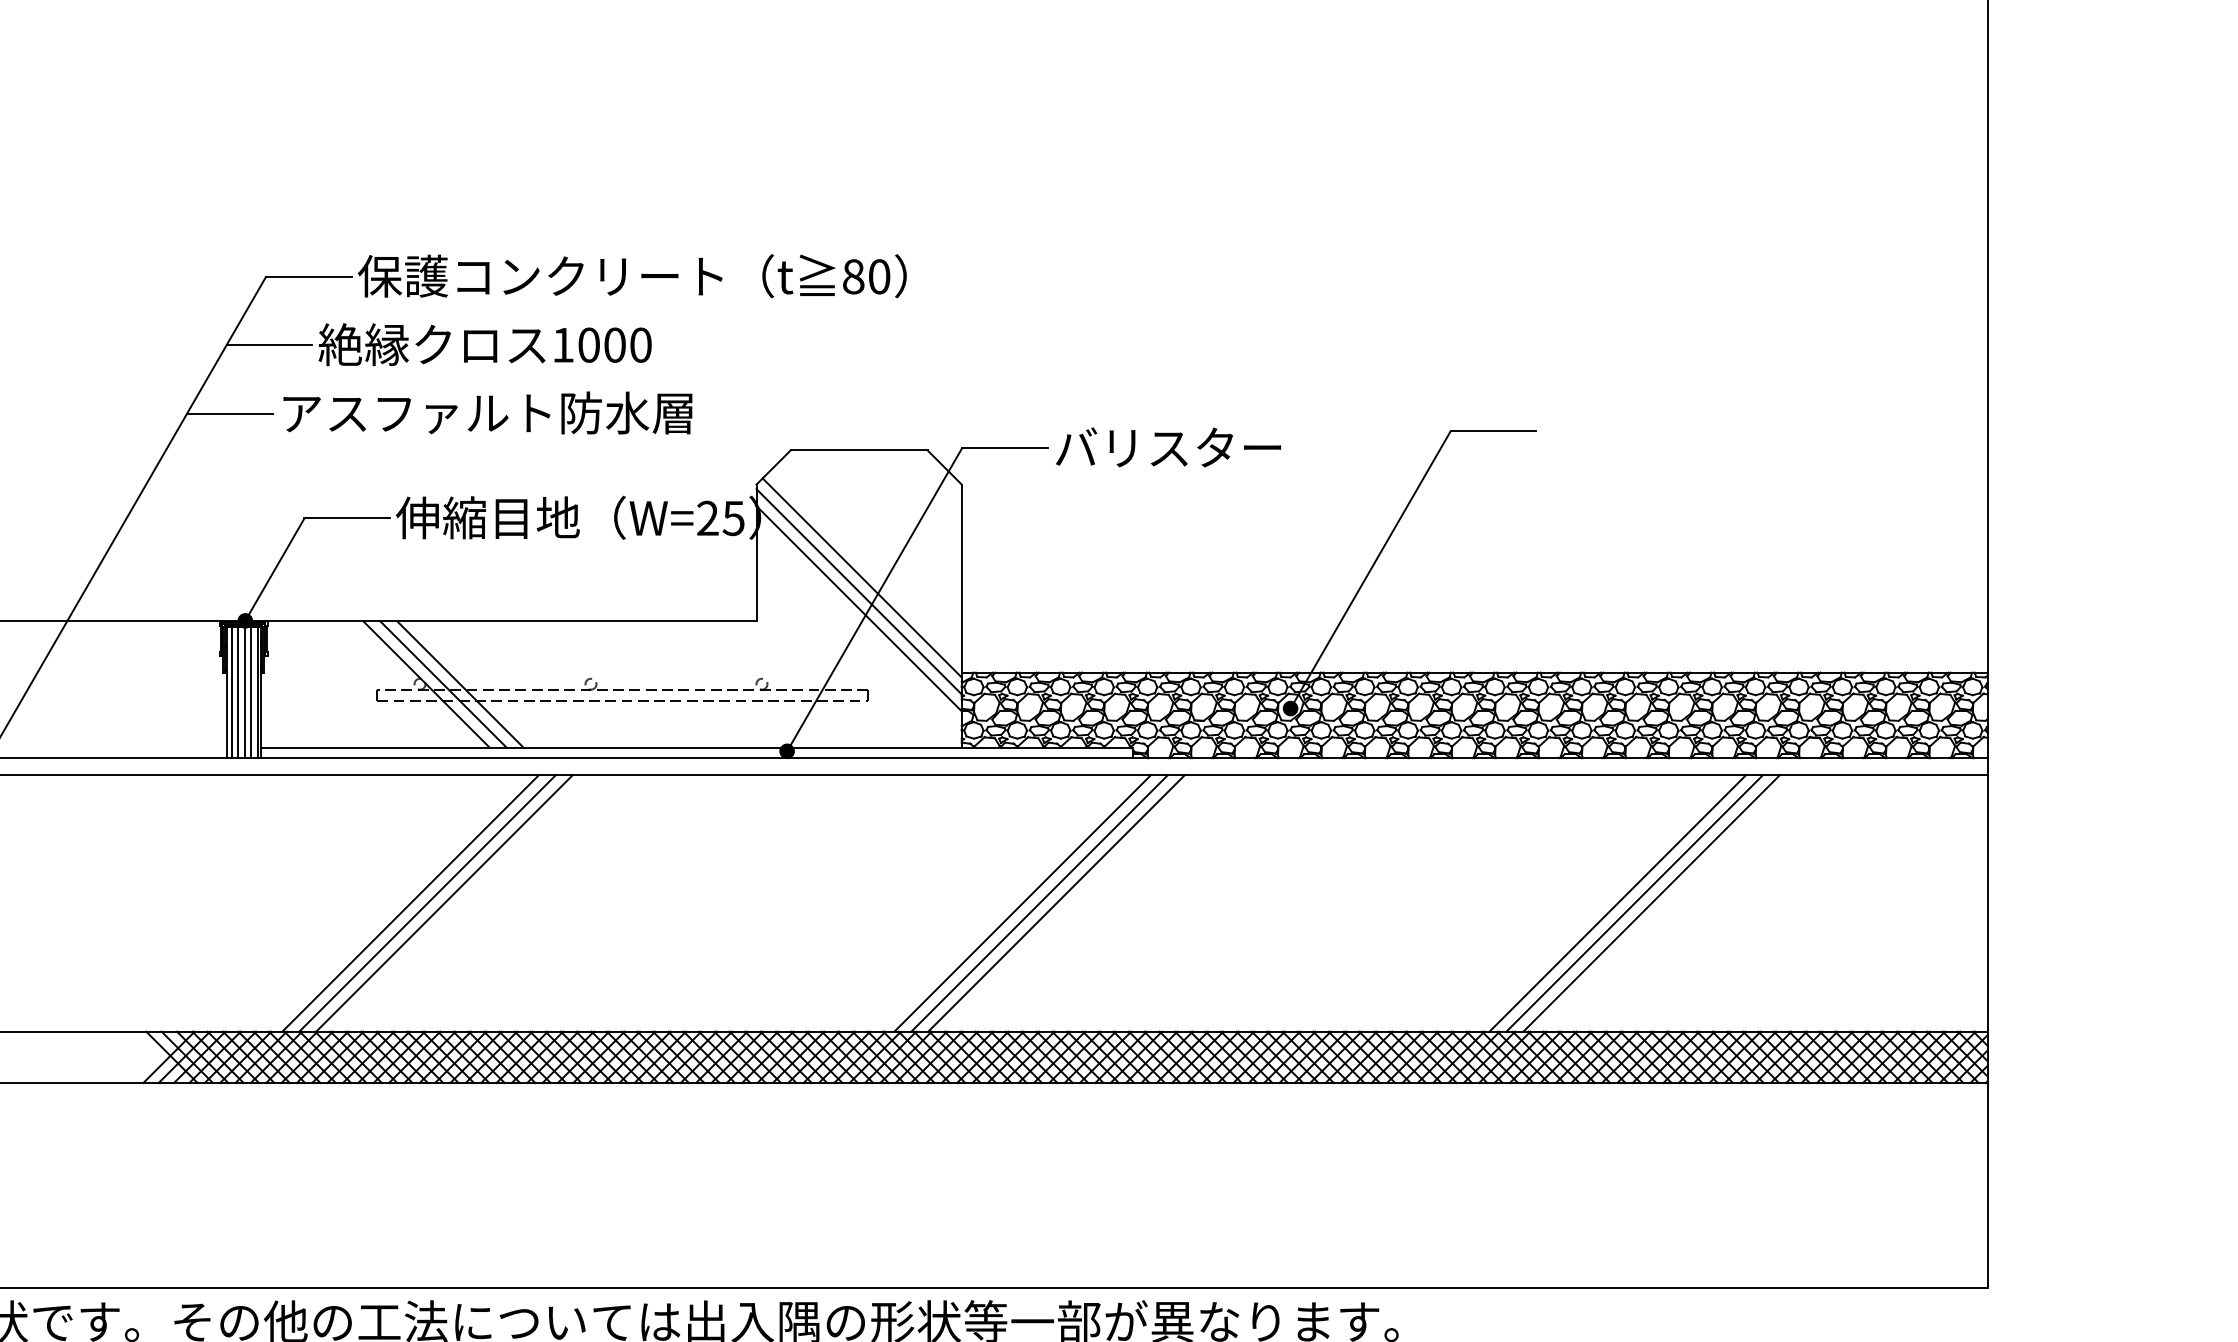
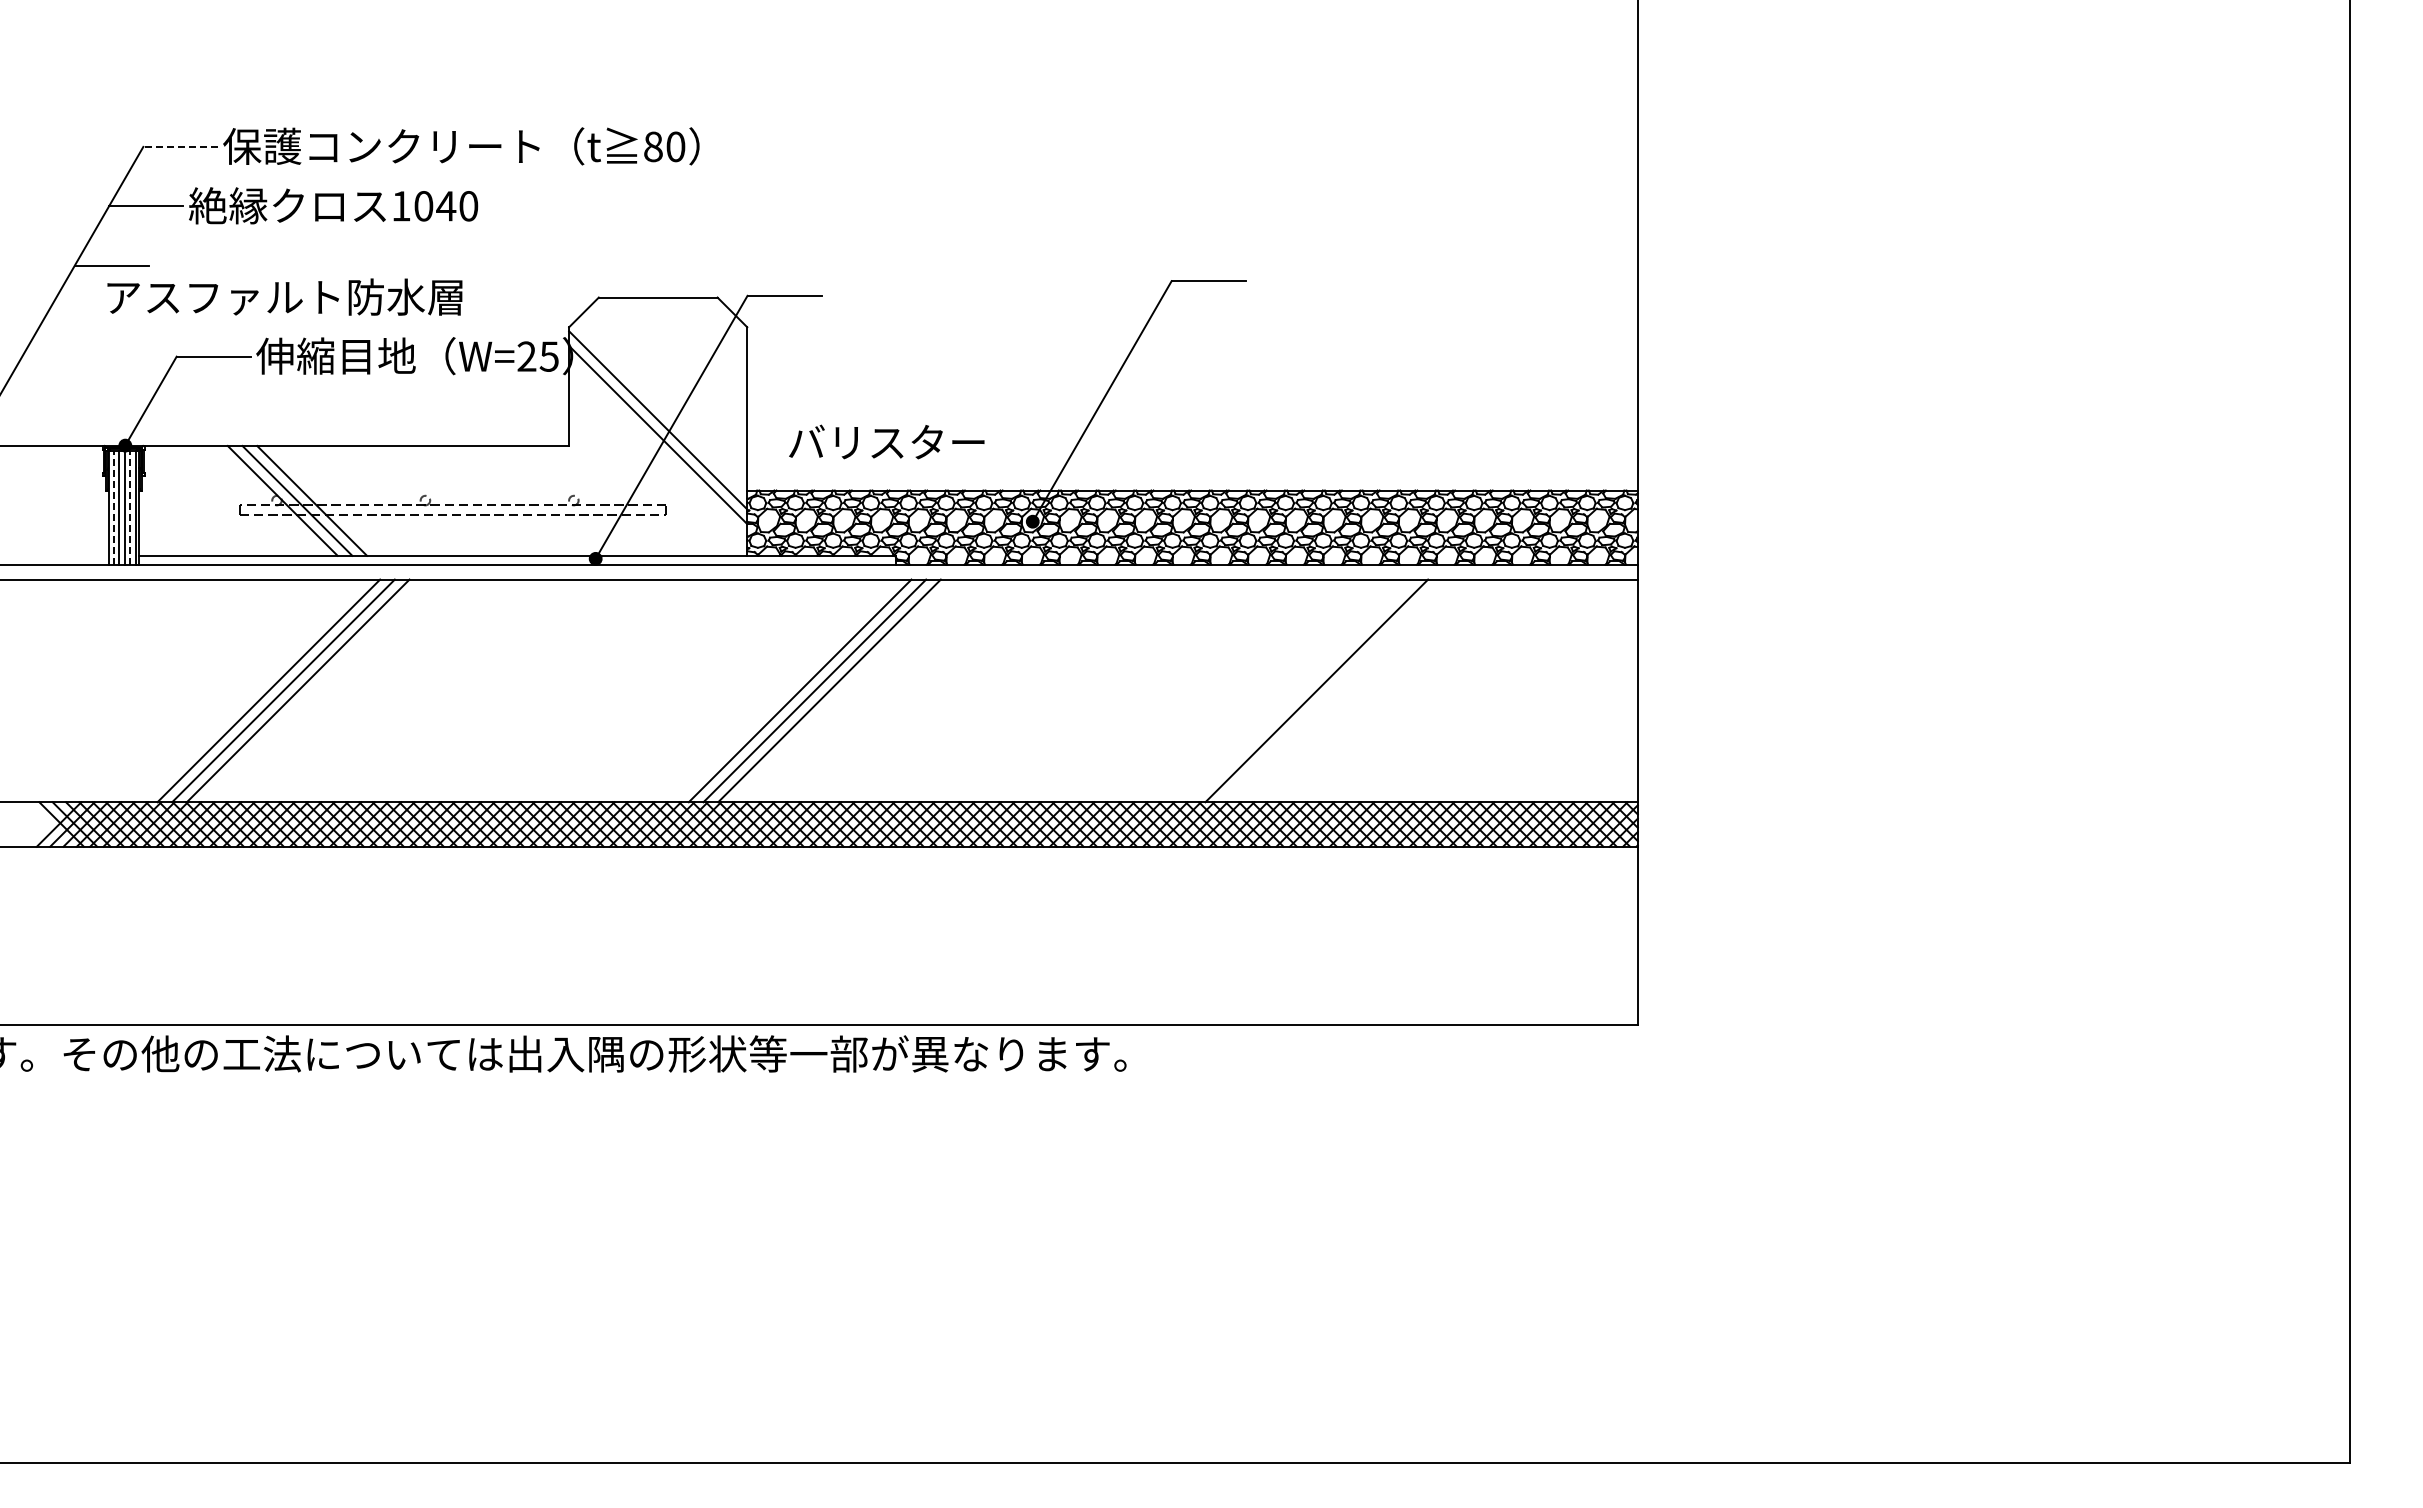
line: (307, 276) -> (179, 146), solid -> dashed
text: (615, 345) -> (446, 206), 1000 -> 1040
text: (487, 412) -> (284, 296), moved
text: (1168, 446) -> (886, 441), moved
line: (861, 576) -> (660, 407), removed
line: (231, 692) -> (113, 507), solid -> dashed
line: (251, 692) -> (130, 507), solid -> dashed
line: (1634, 902) -> (1331, 690), removed
line: (1650, 902) -> (1345, 690), removed

